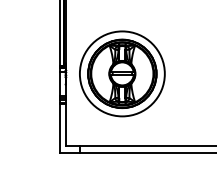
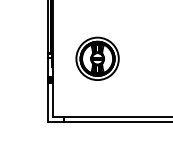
part: (122, 73) -> (97, 58), size x0.62

